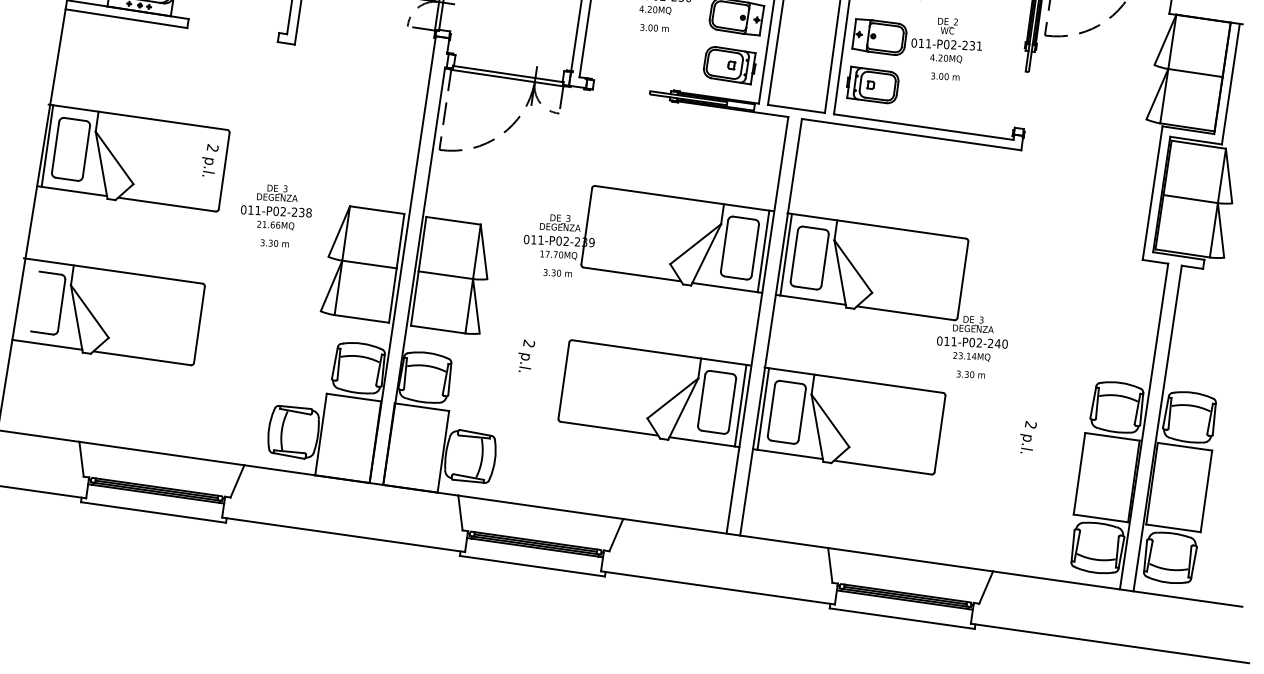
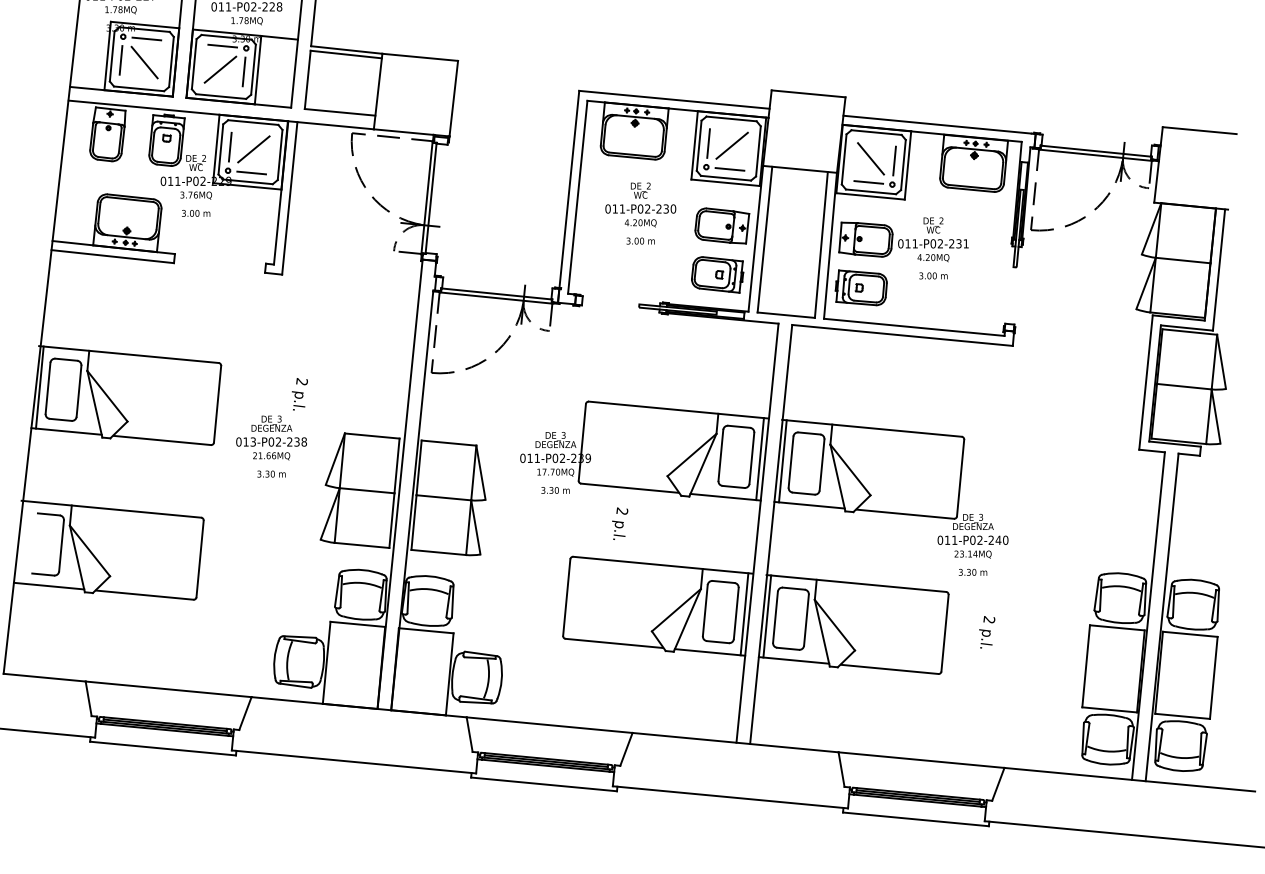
text: (209, 160) -> (299, 394), moved
text: (257, 209) -> (252, 441), 011-P02-238 -> 013-P02-238
text: (526, 355) -> (620, 523), moved
text: (1028, 437) -> (987, 632), moved

